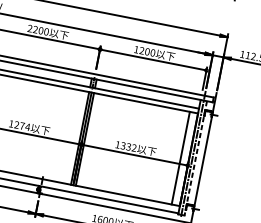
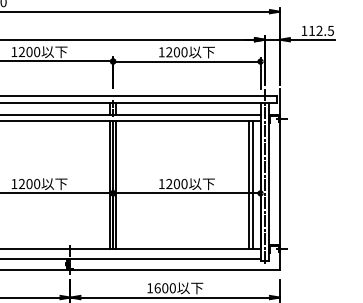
text: (30, 28) -> (14, 51), 2200 -> 1200
text: (25, 126) -> (33, 183), 1274 -> 1200
text: (128, 147) -> (176, 184), 1332 -> 1200
line: (183, 158) -> (252, 185), added
line: (195, 159) -> (269, 182), dashed -> solid

